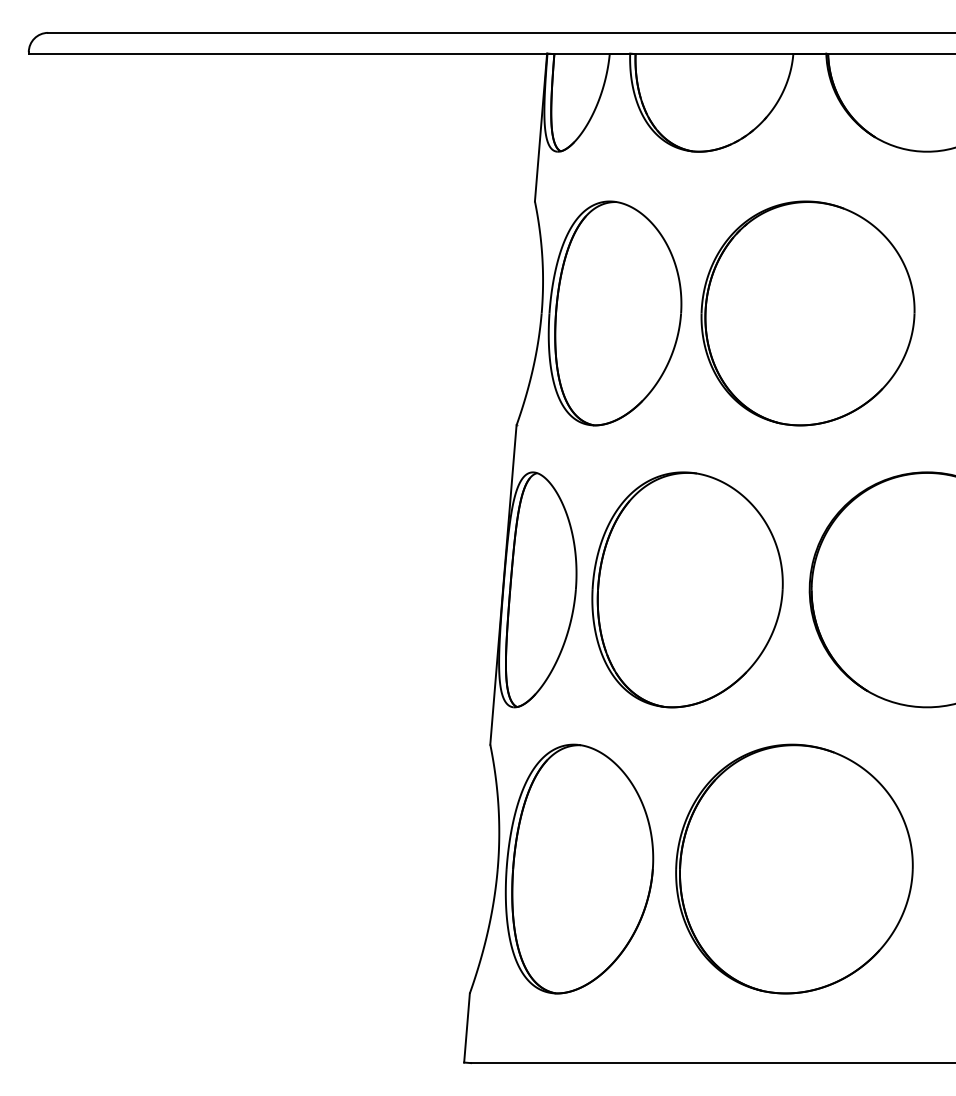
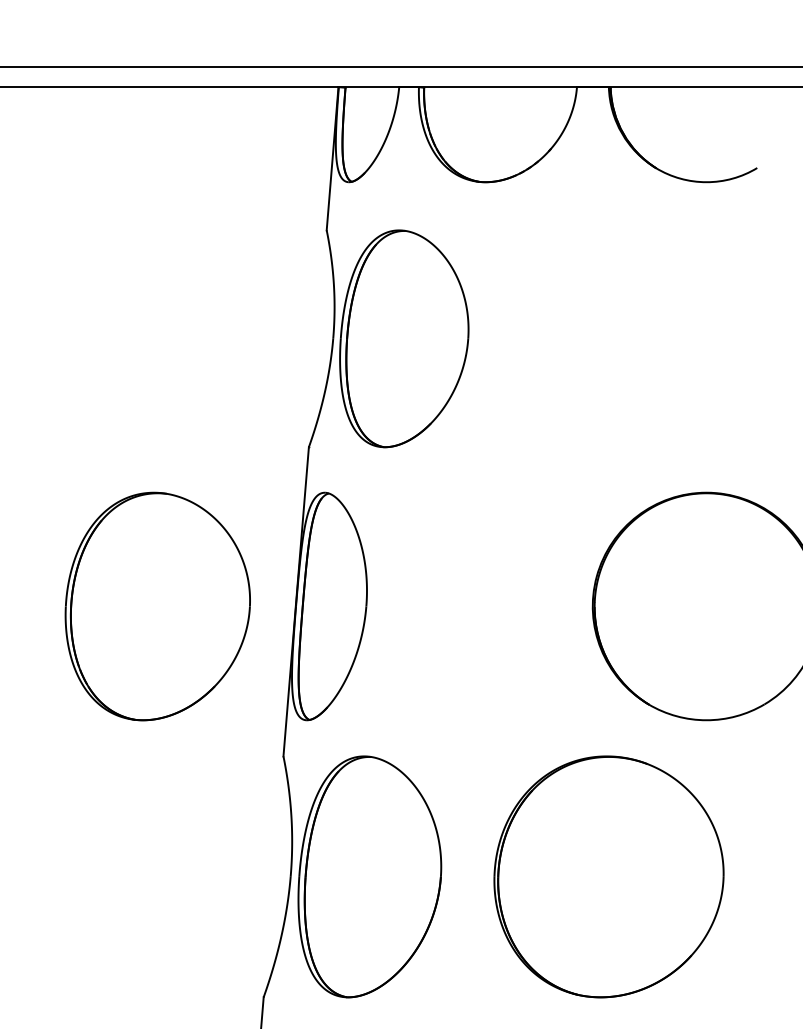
part: (807, 313) -> (590, 338), removed
part: (687, 589) -> (157, 606), moved
part: (794, 868) -> (609, 876), moved

